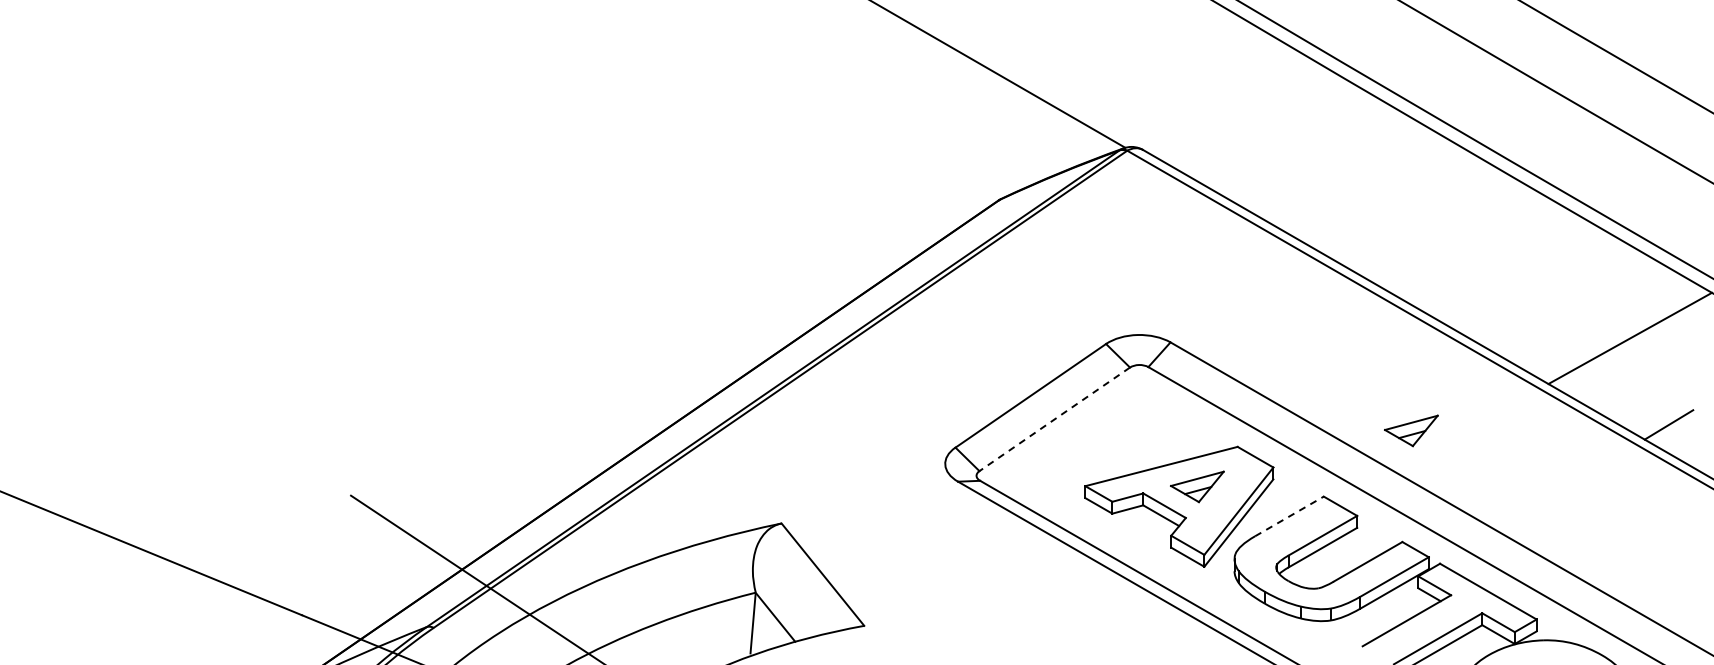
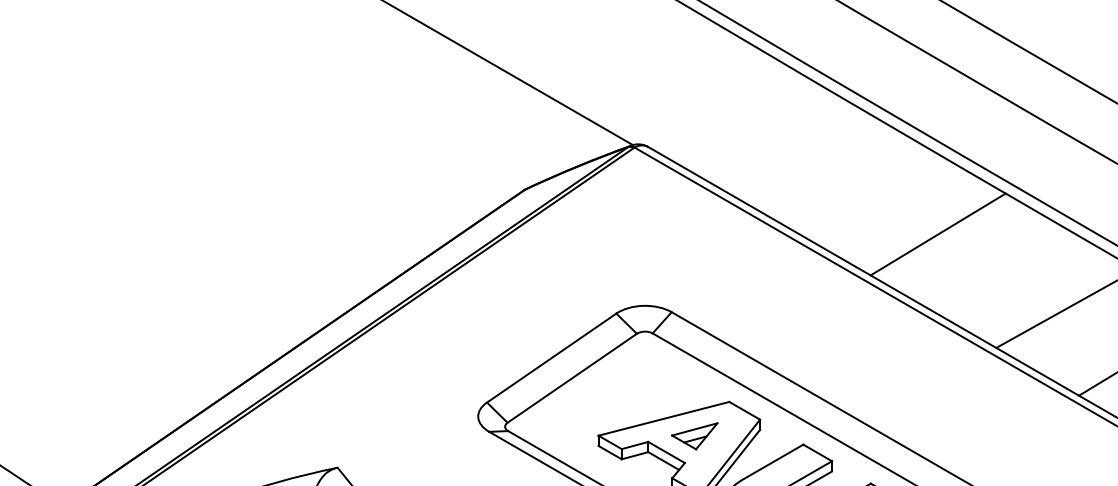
line: (1480, 251) -> (937, 234), added
line: (1054, 419) -> (572, 378), dashed -> solid
part: (1411, 430) -> (878, 387), removed
line: (1289, 516) -> (773, 461), dashed -> solid

